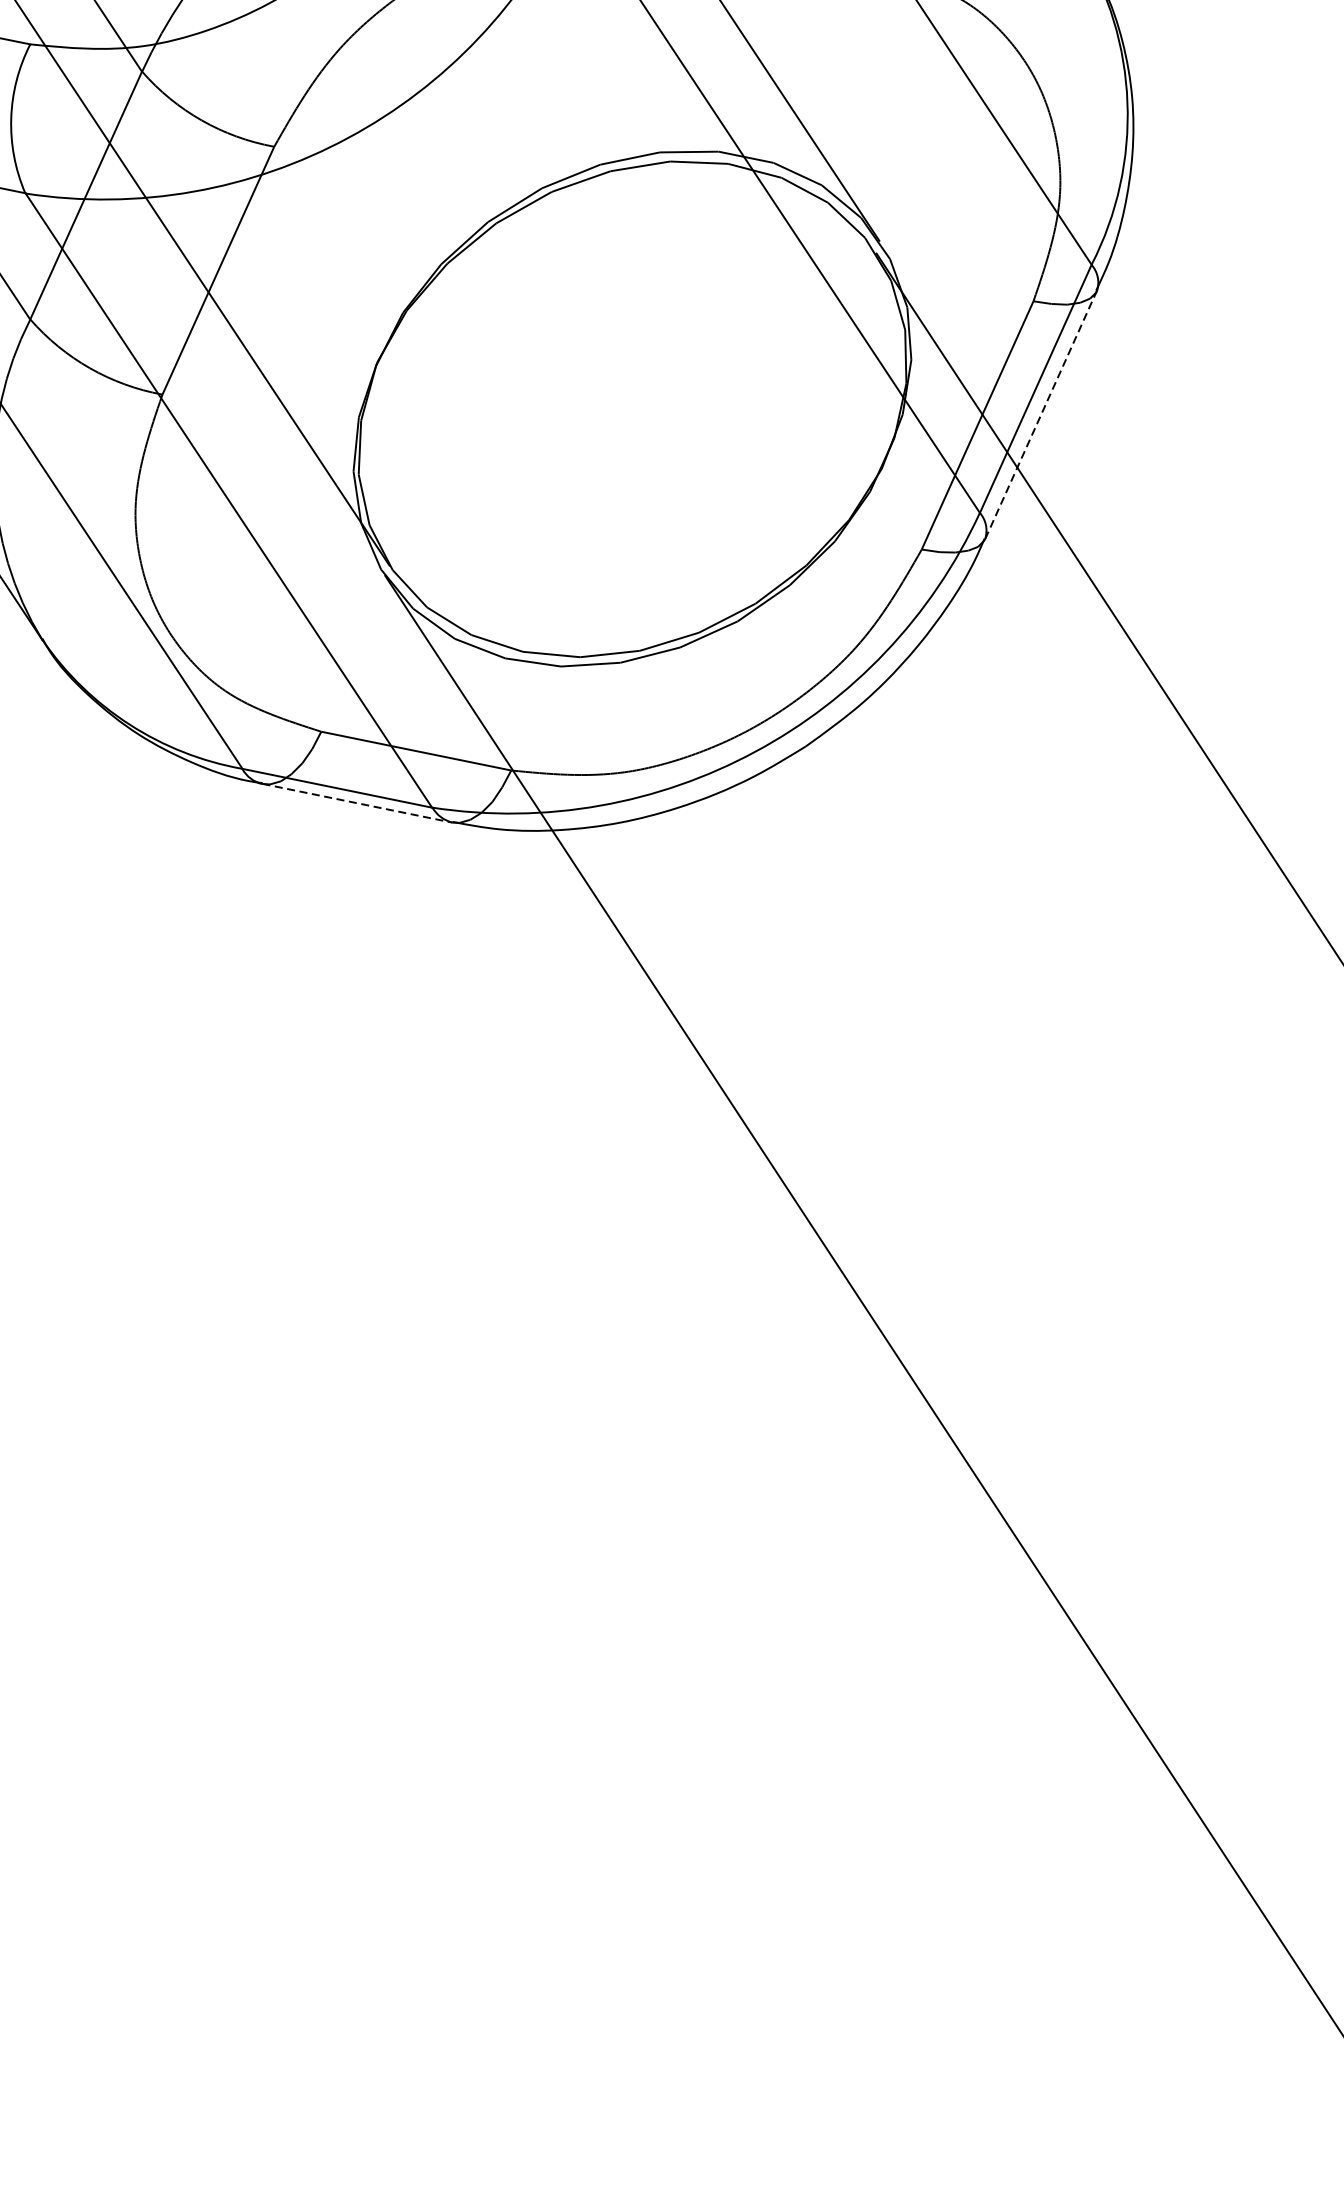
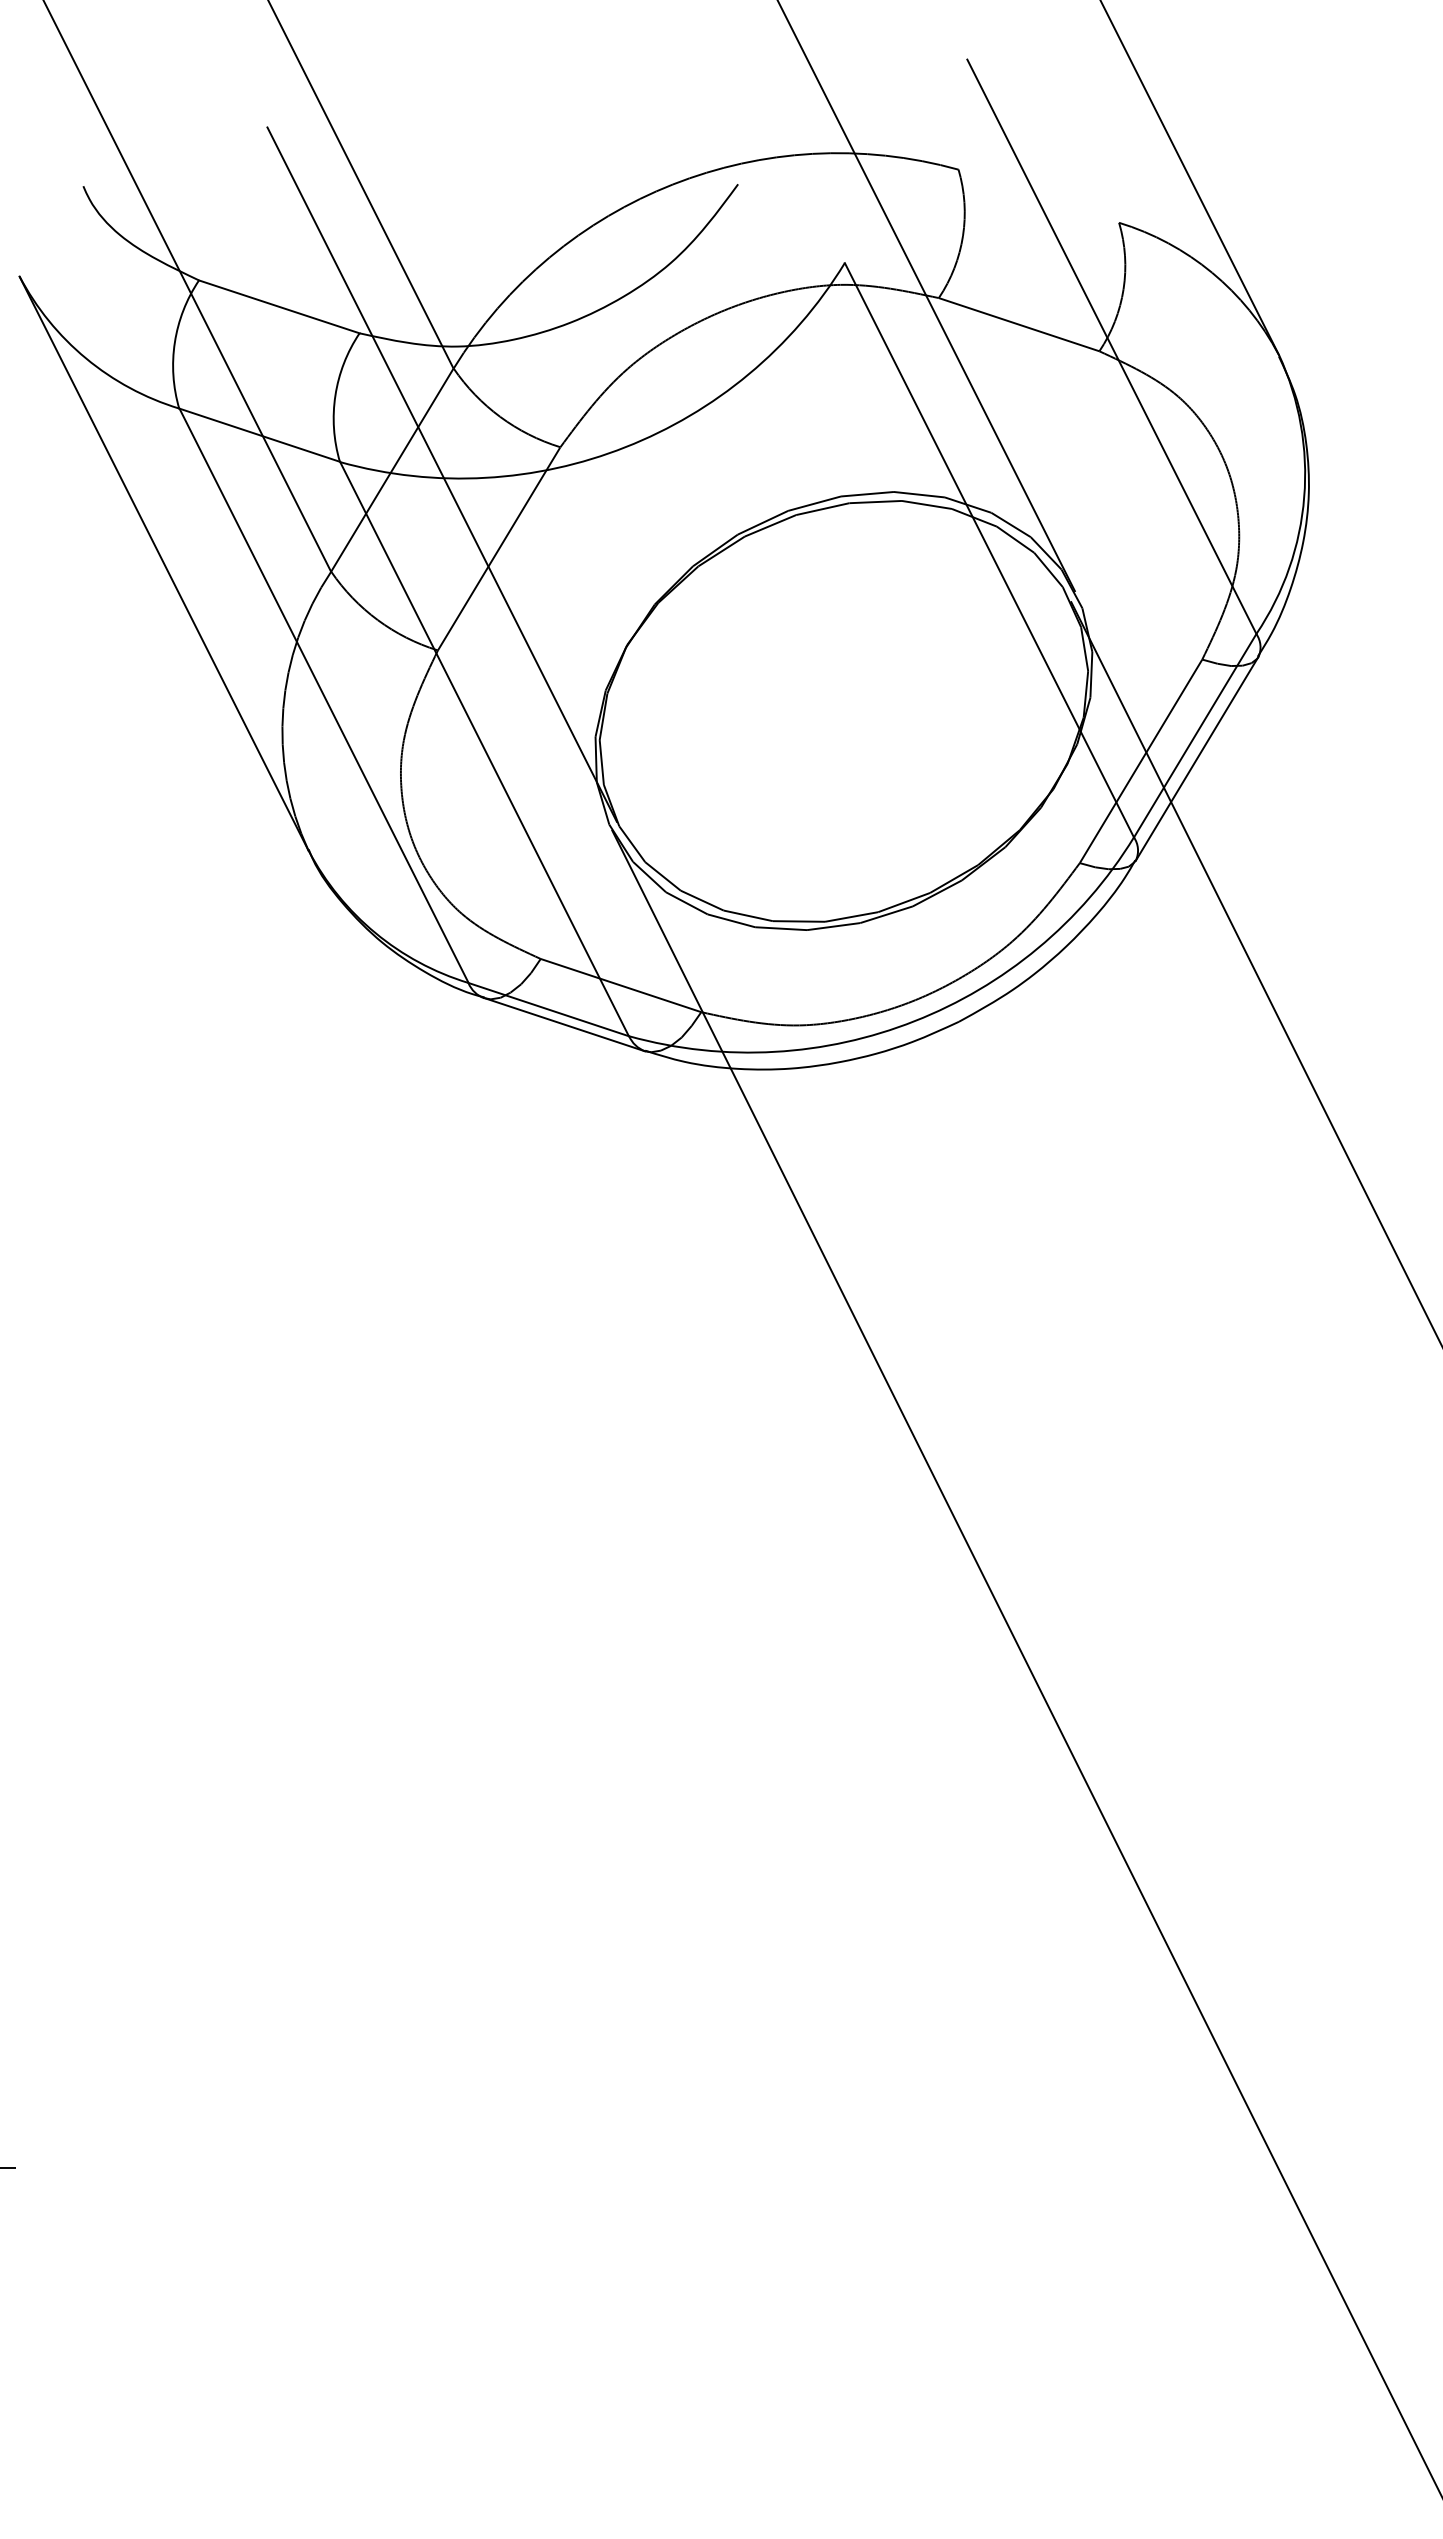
line: (1041, 414) -> (1197, 758), dashed -> solid
line: (357, 803) -> (564, 1024), dashed -> solid

